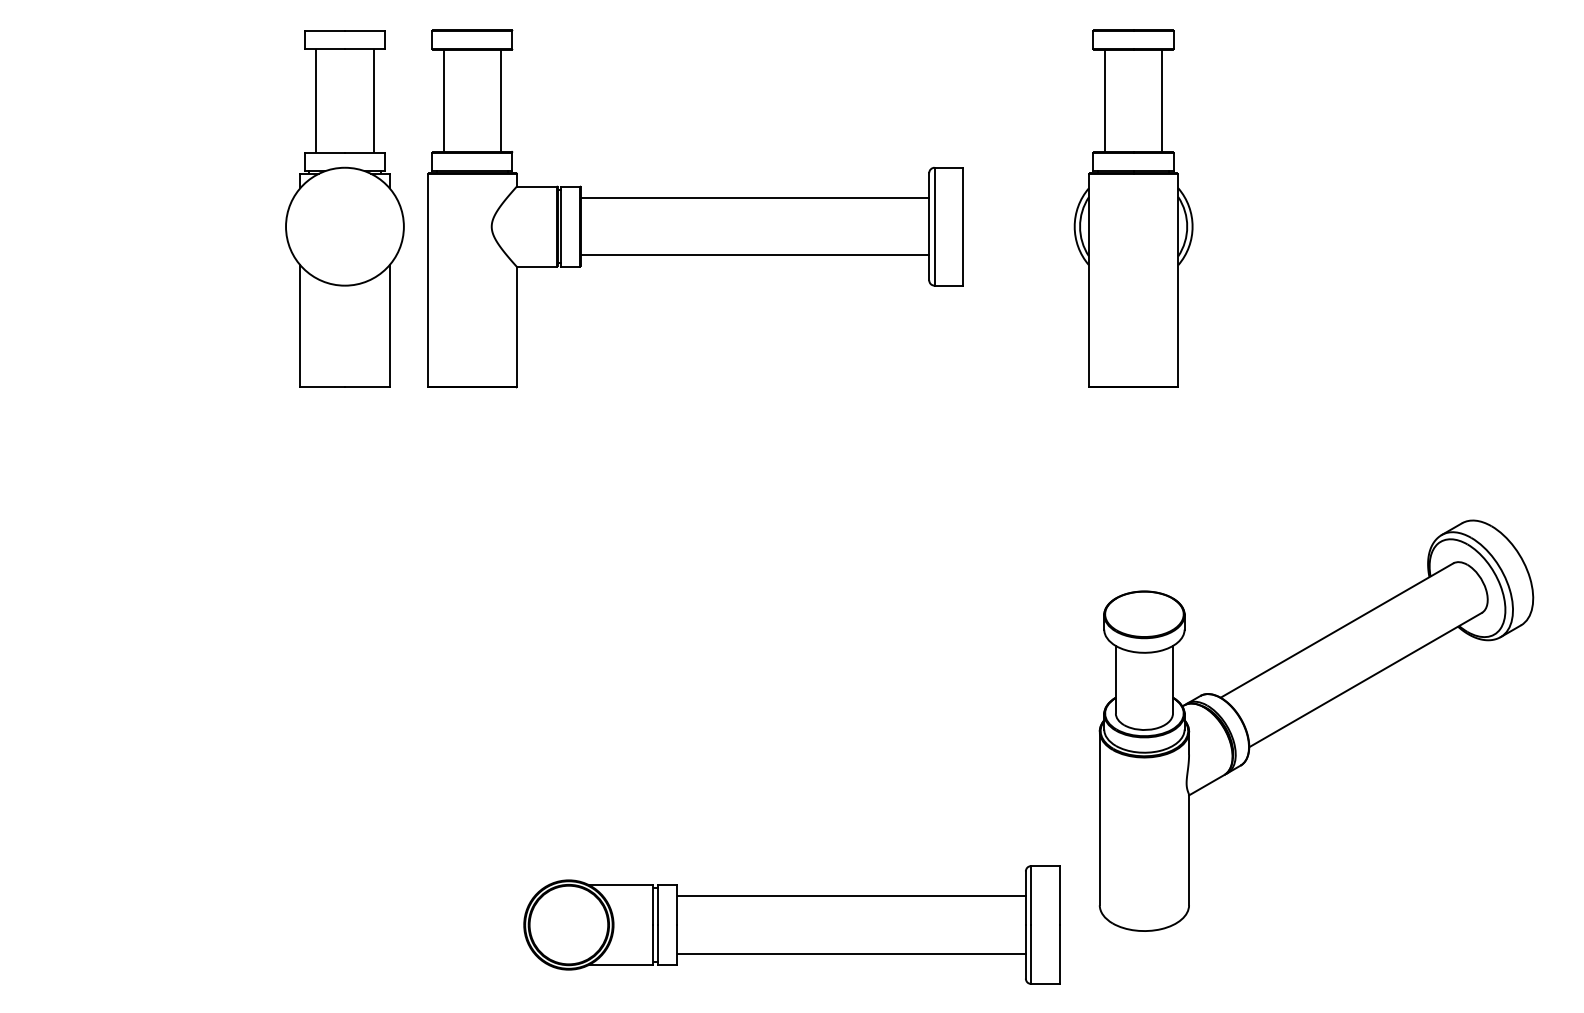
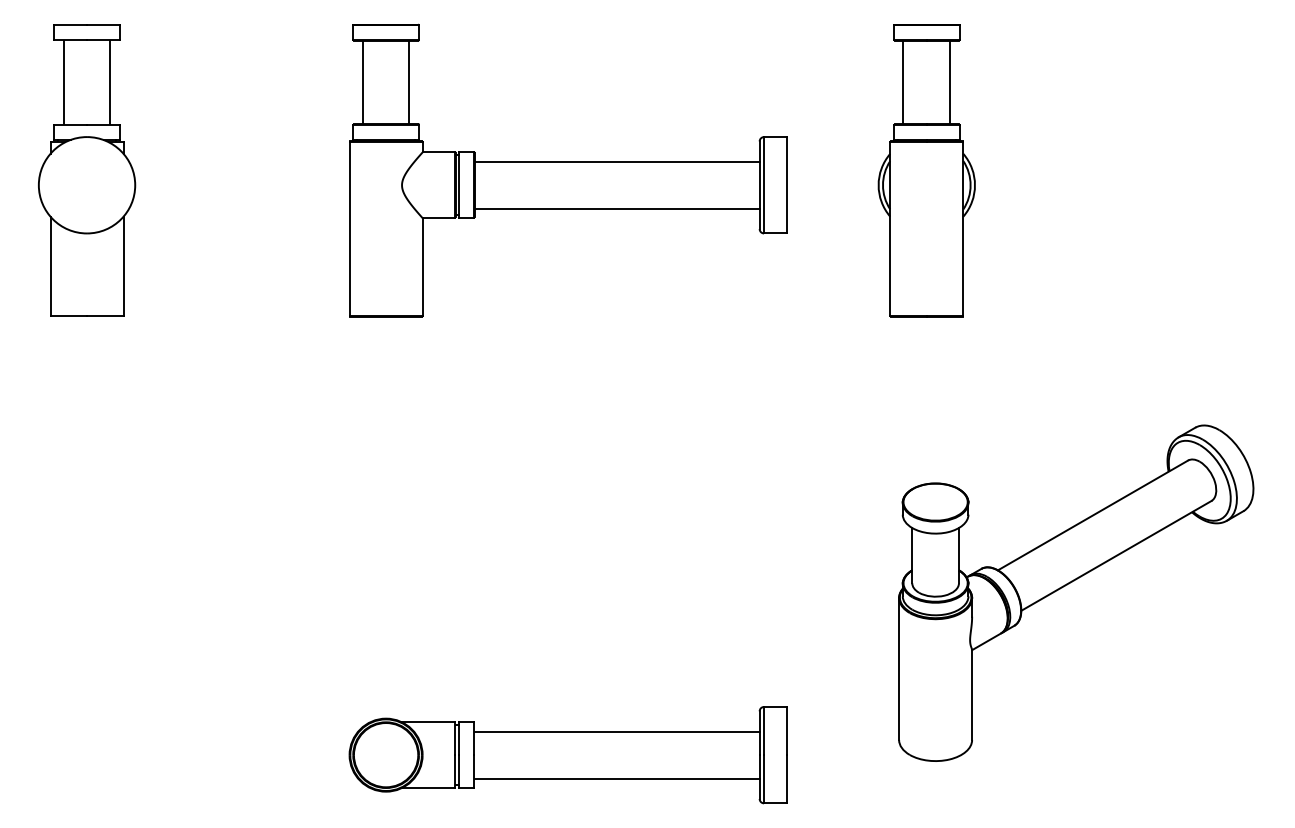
part: (345, 208) -> (87, 170), moved
part: (790, 925) -> (567, 755), moved

